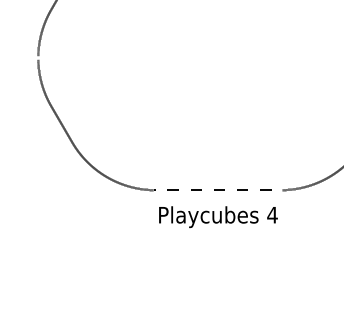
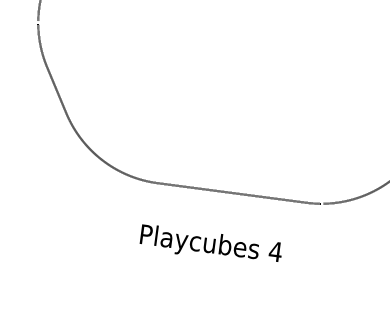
text: (218, 216) -> (211, 244), moved

